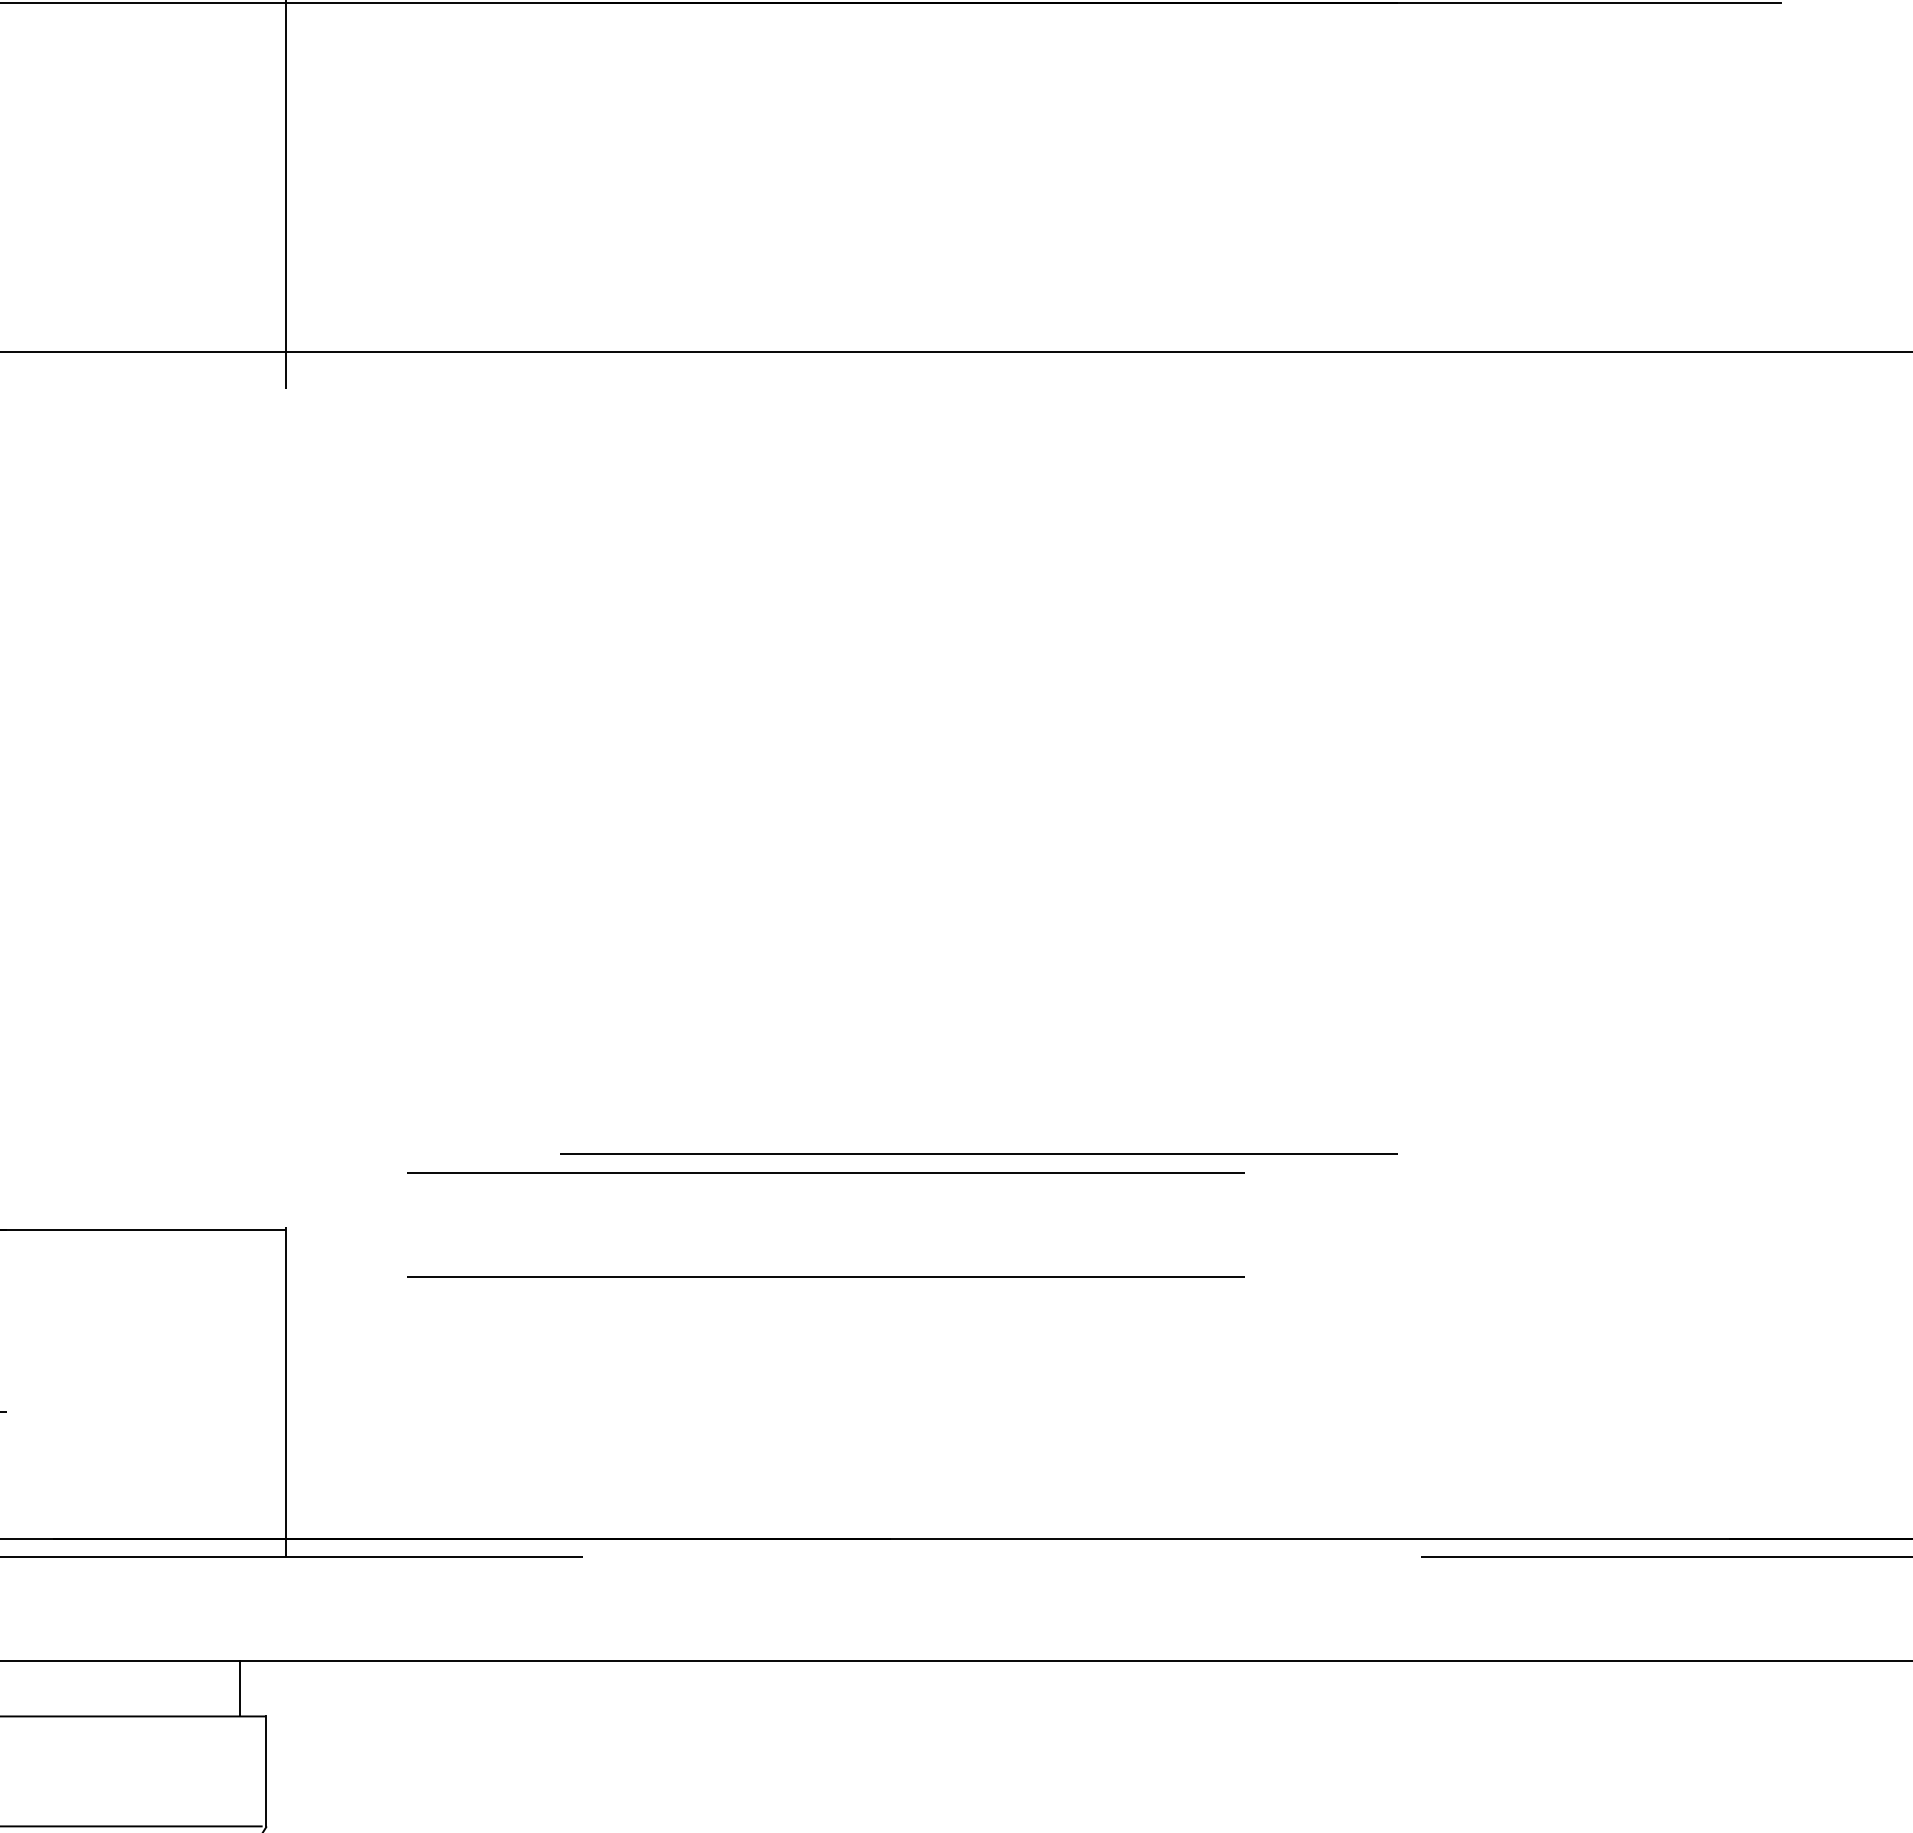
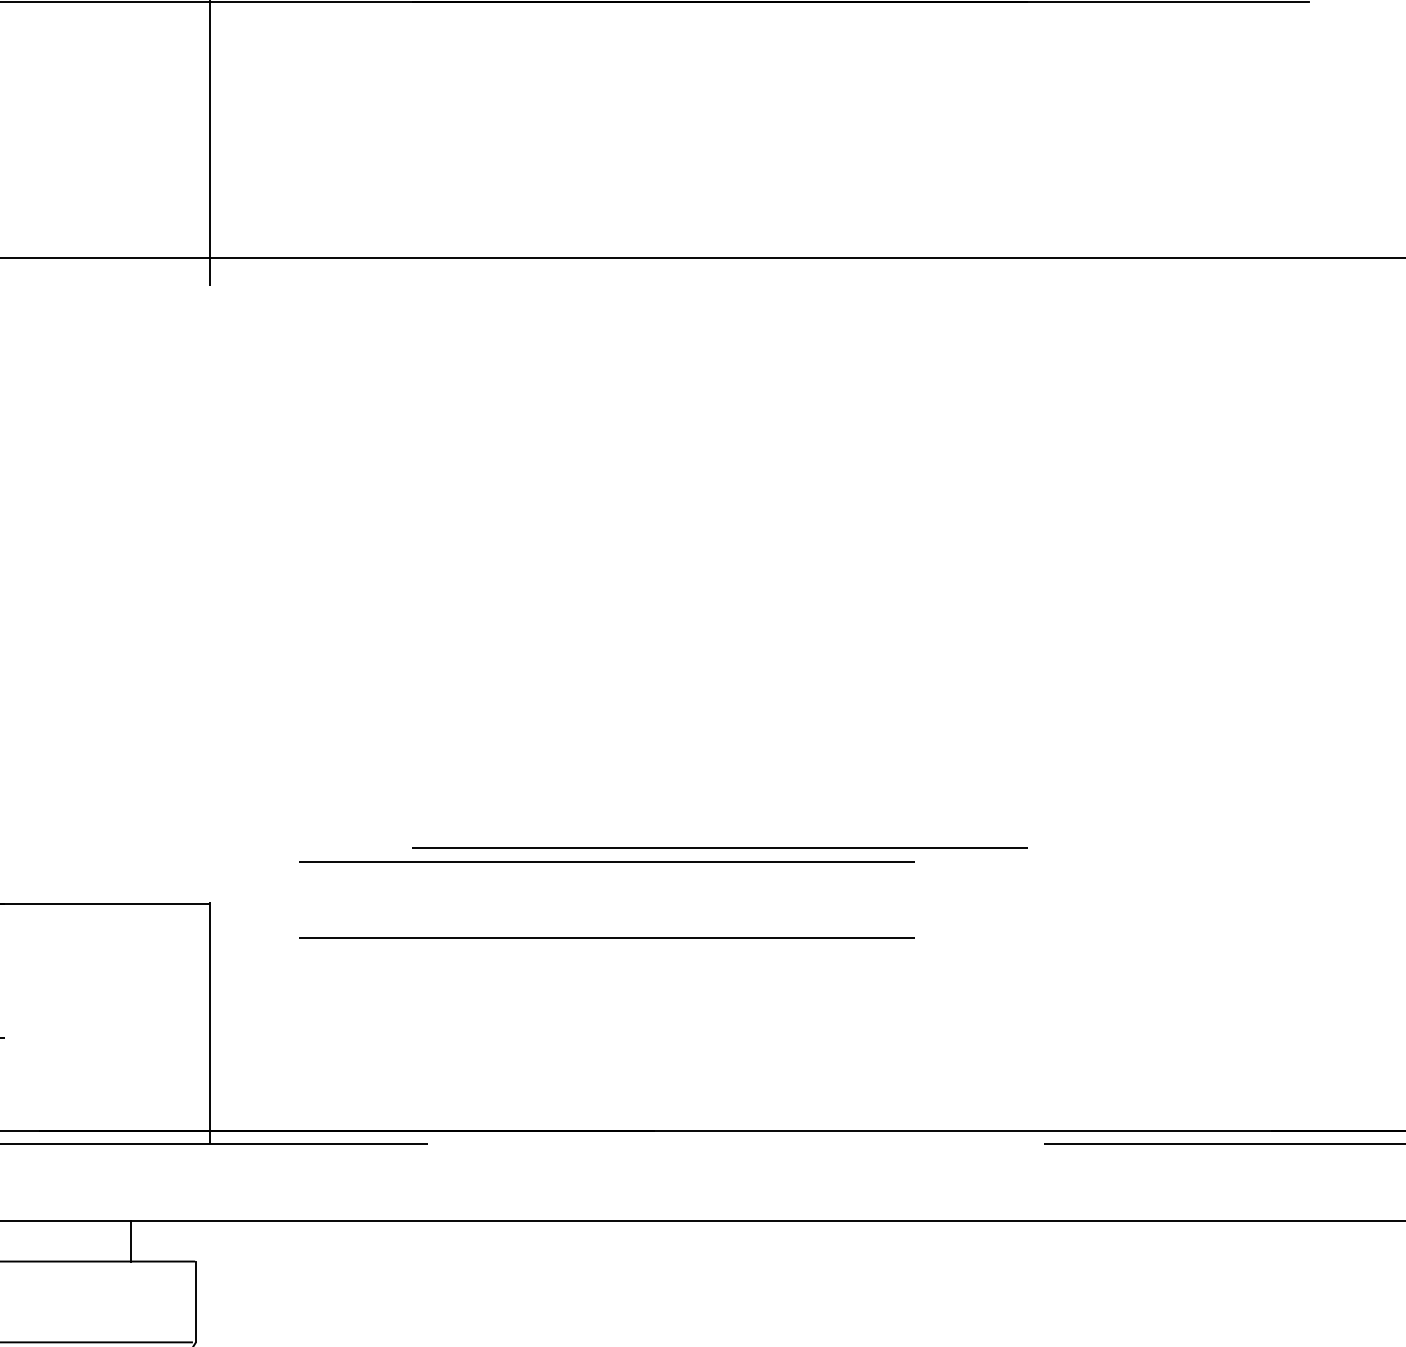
line: (240, 1688) -> (131, 1240), moved

